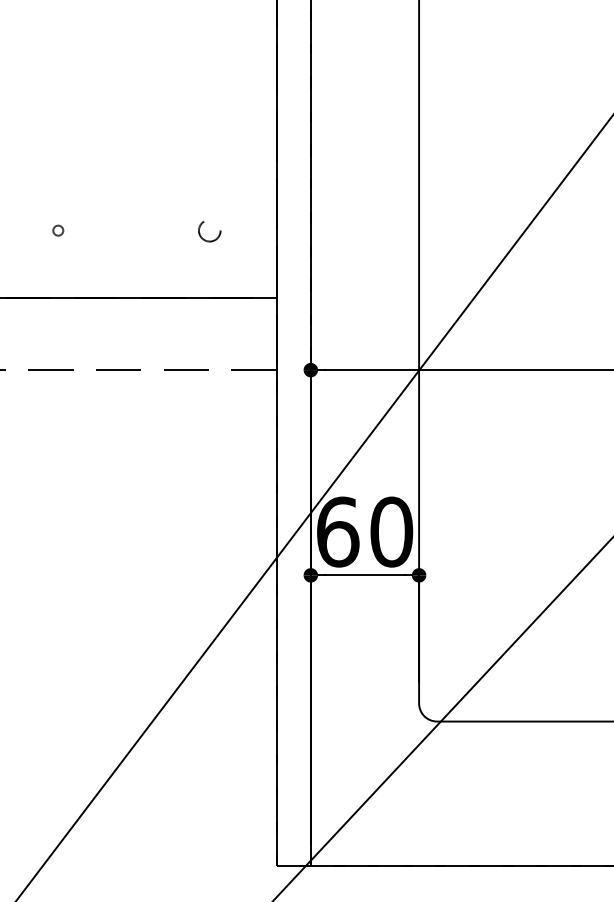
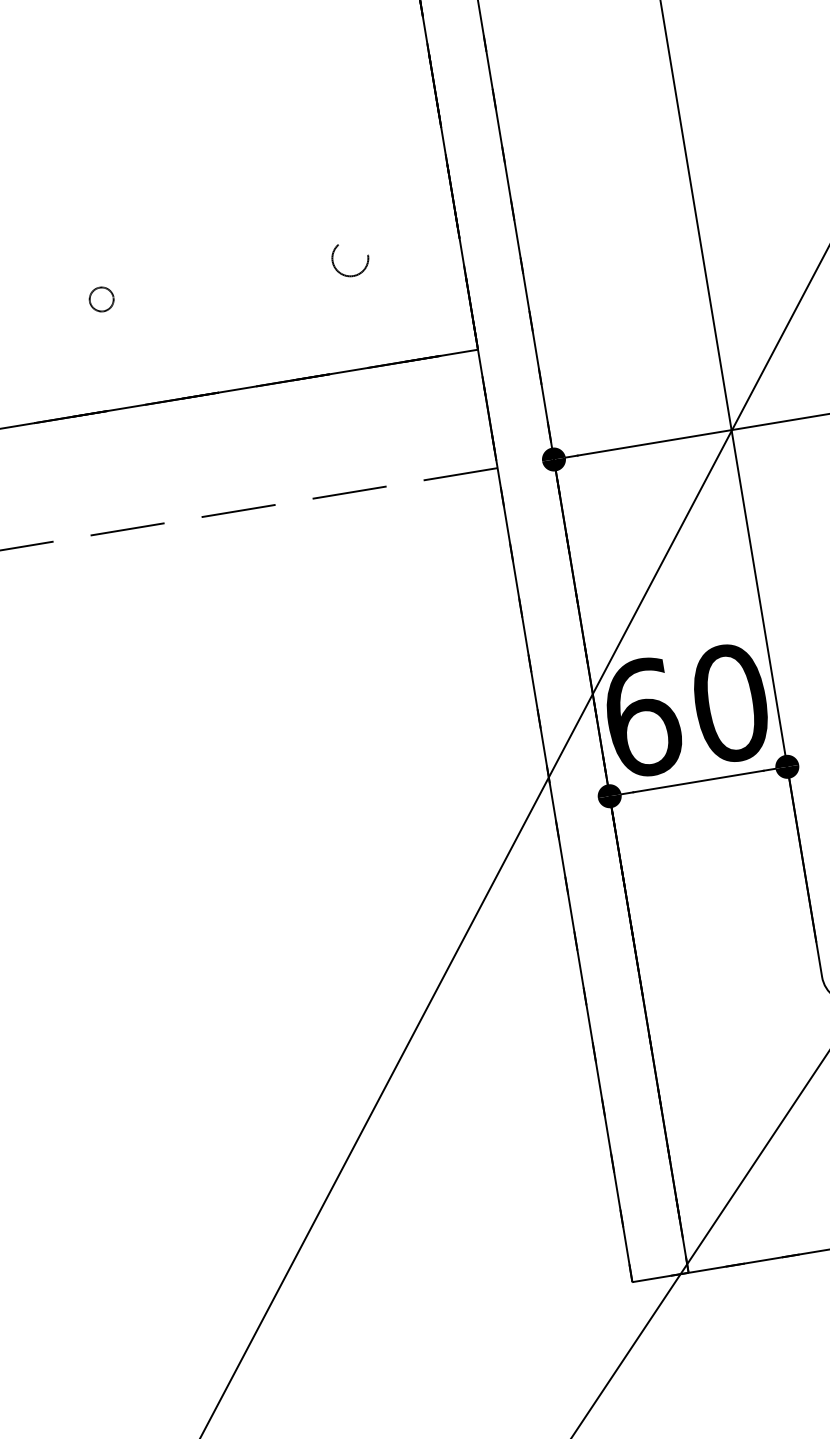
circle: (58, 230) -> (102, 298), size x1.43

